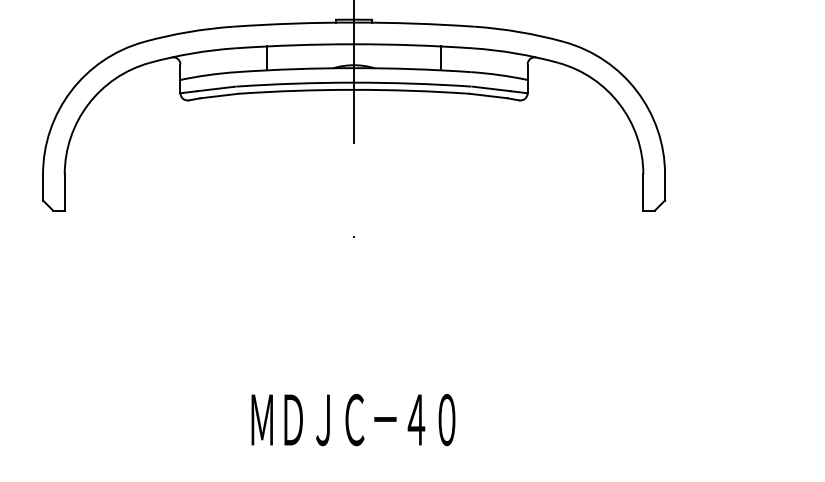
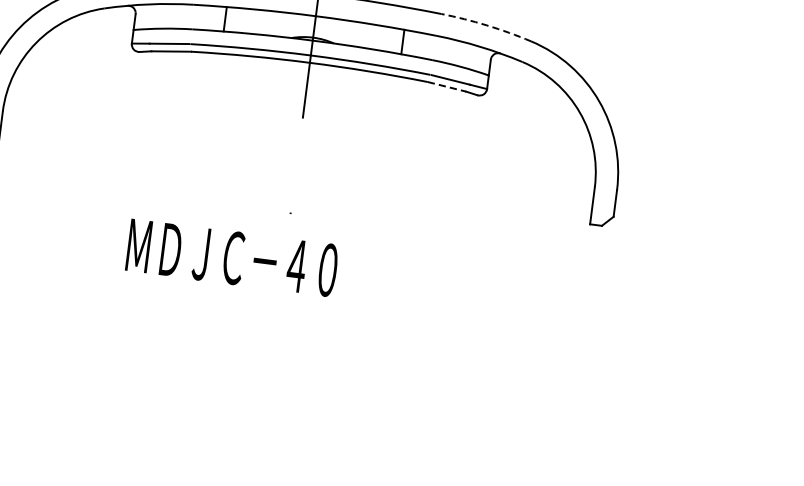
arc: (519, 32) -> (486, 25), solid -> dashed
line: (489, 96) -> (447, 87), solid -> dashed
text: (353, 419) -> (232, 257), moved

